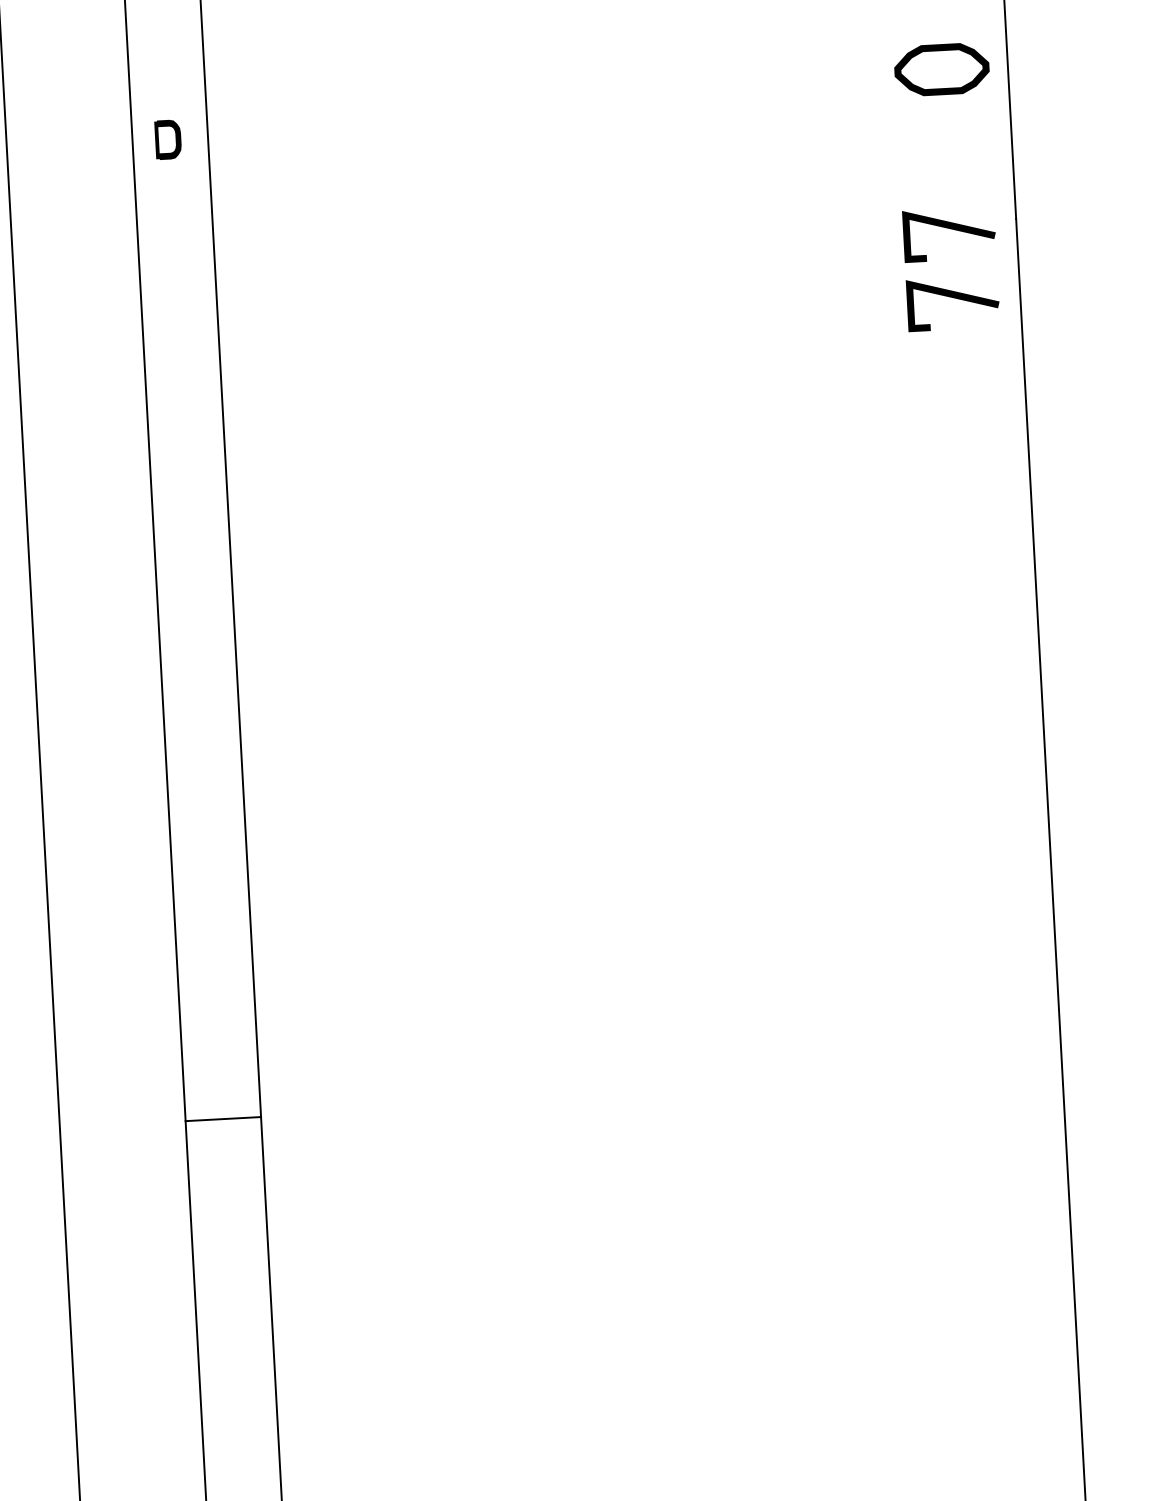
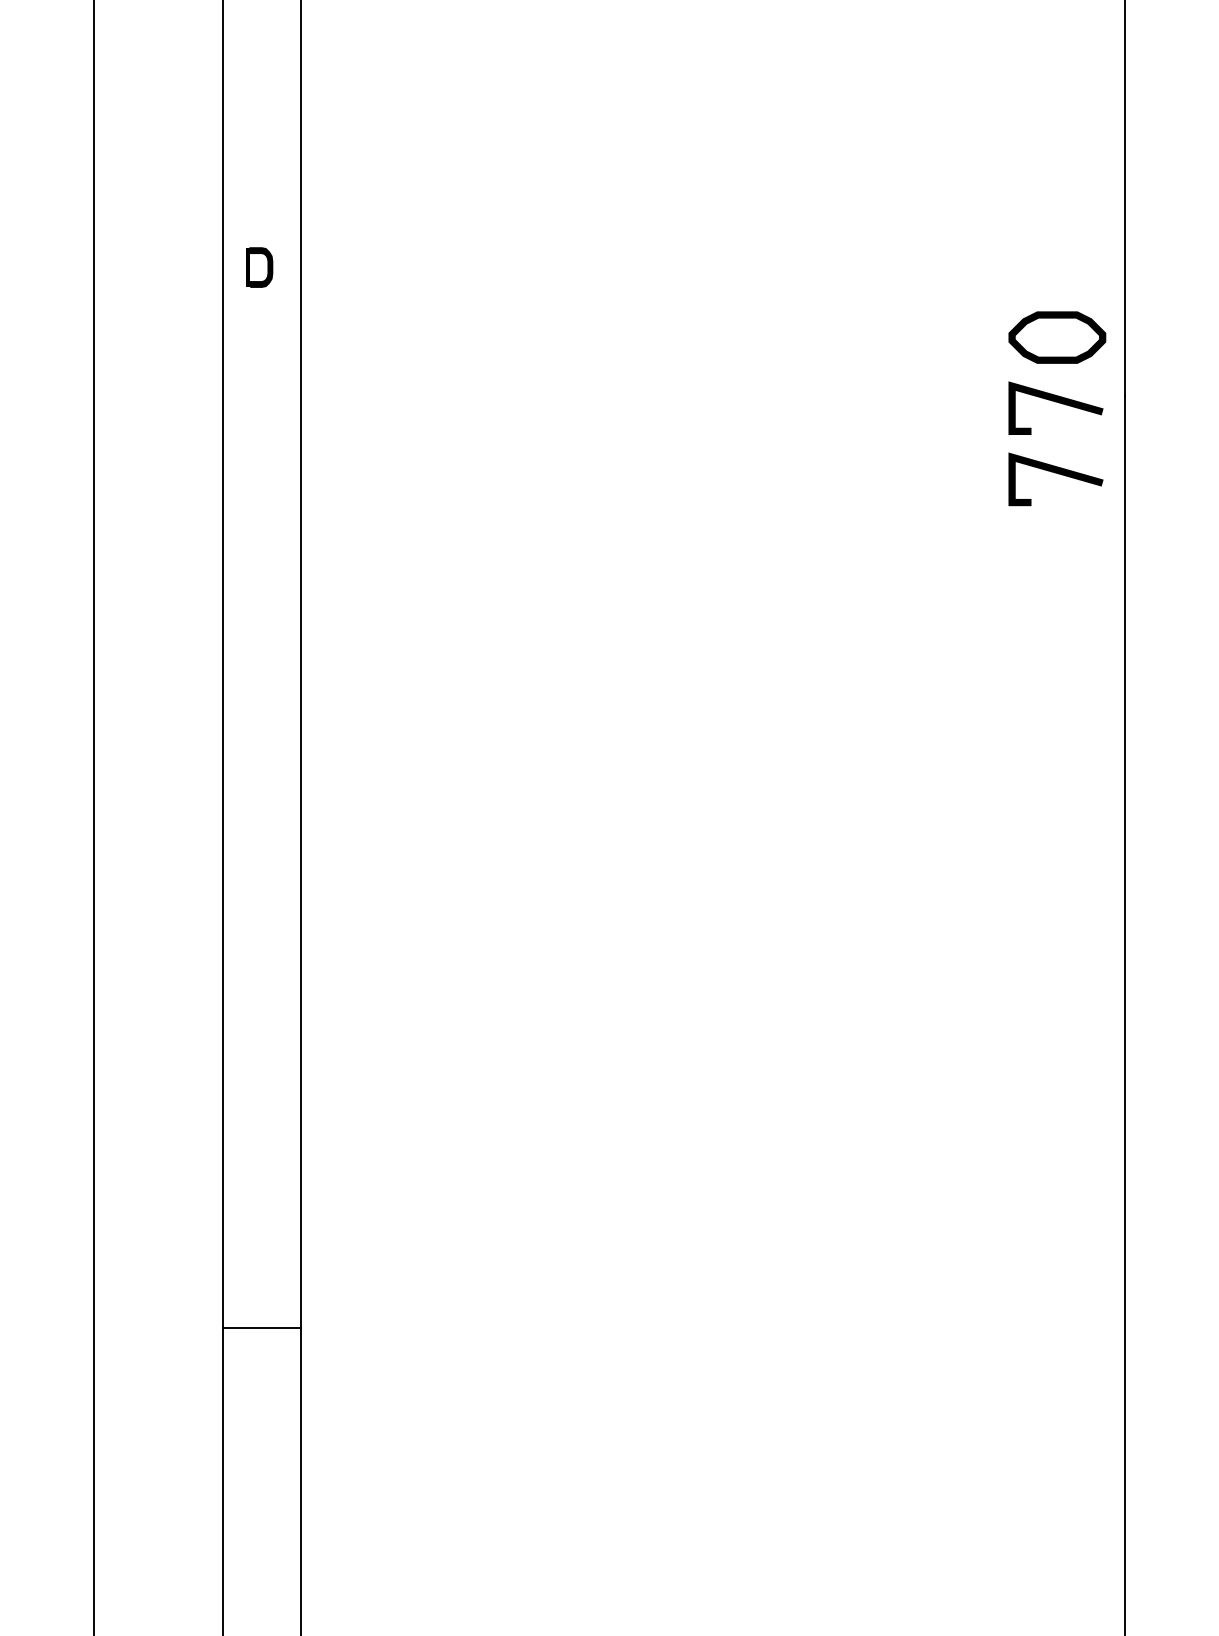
part: (942, 69) -> (1057, 337), moved
line: (222, 1119) -> (261, 1328), moved

